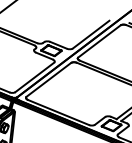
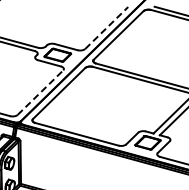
line: (91, 34) -> (107, 27), solid -> dashed
line: (34, 77) -> (40, 92), solid -> dashed

